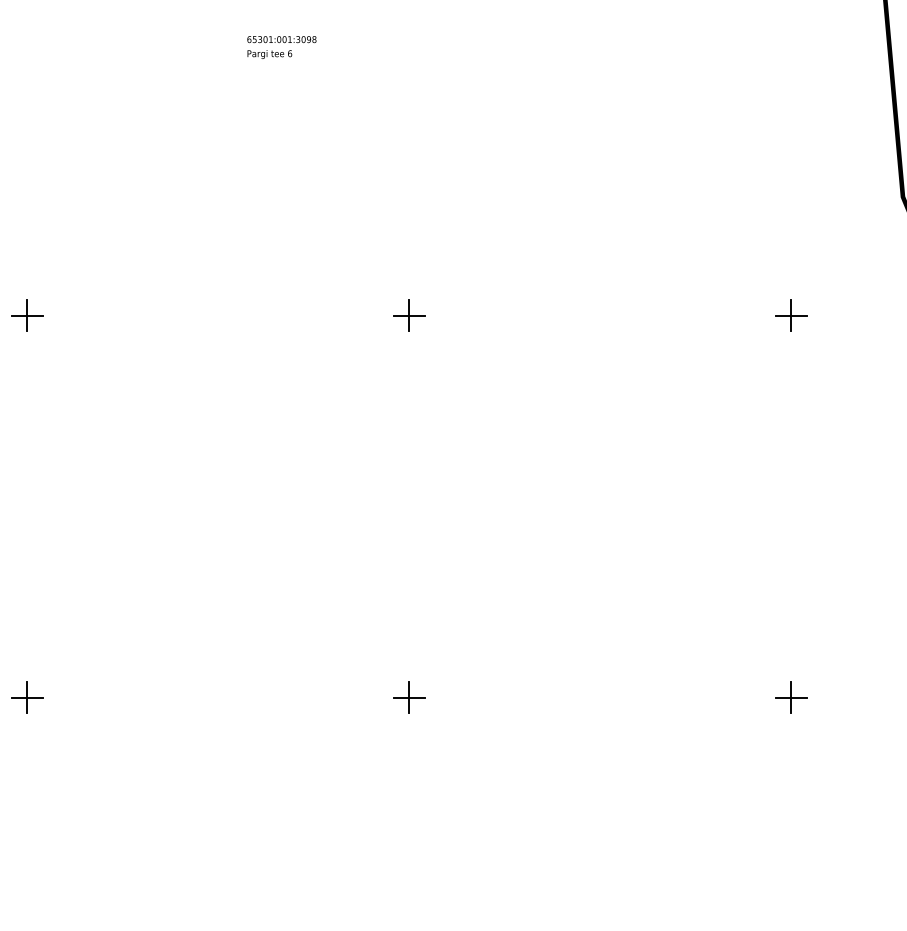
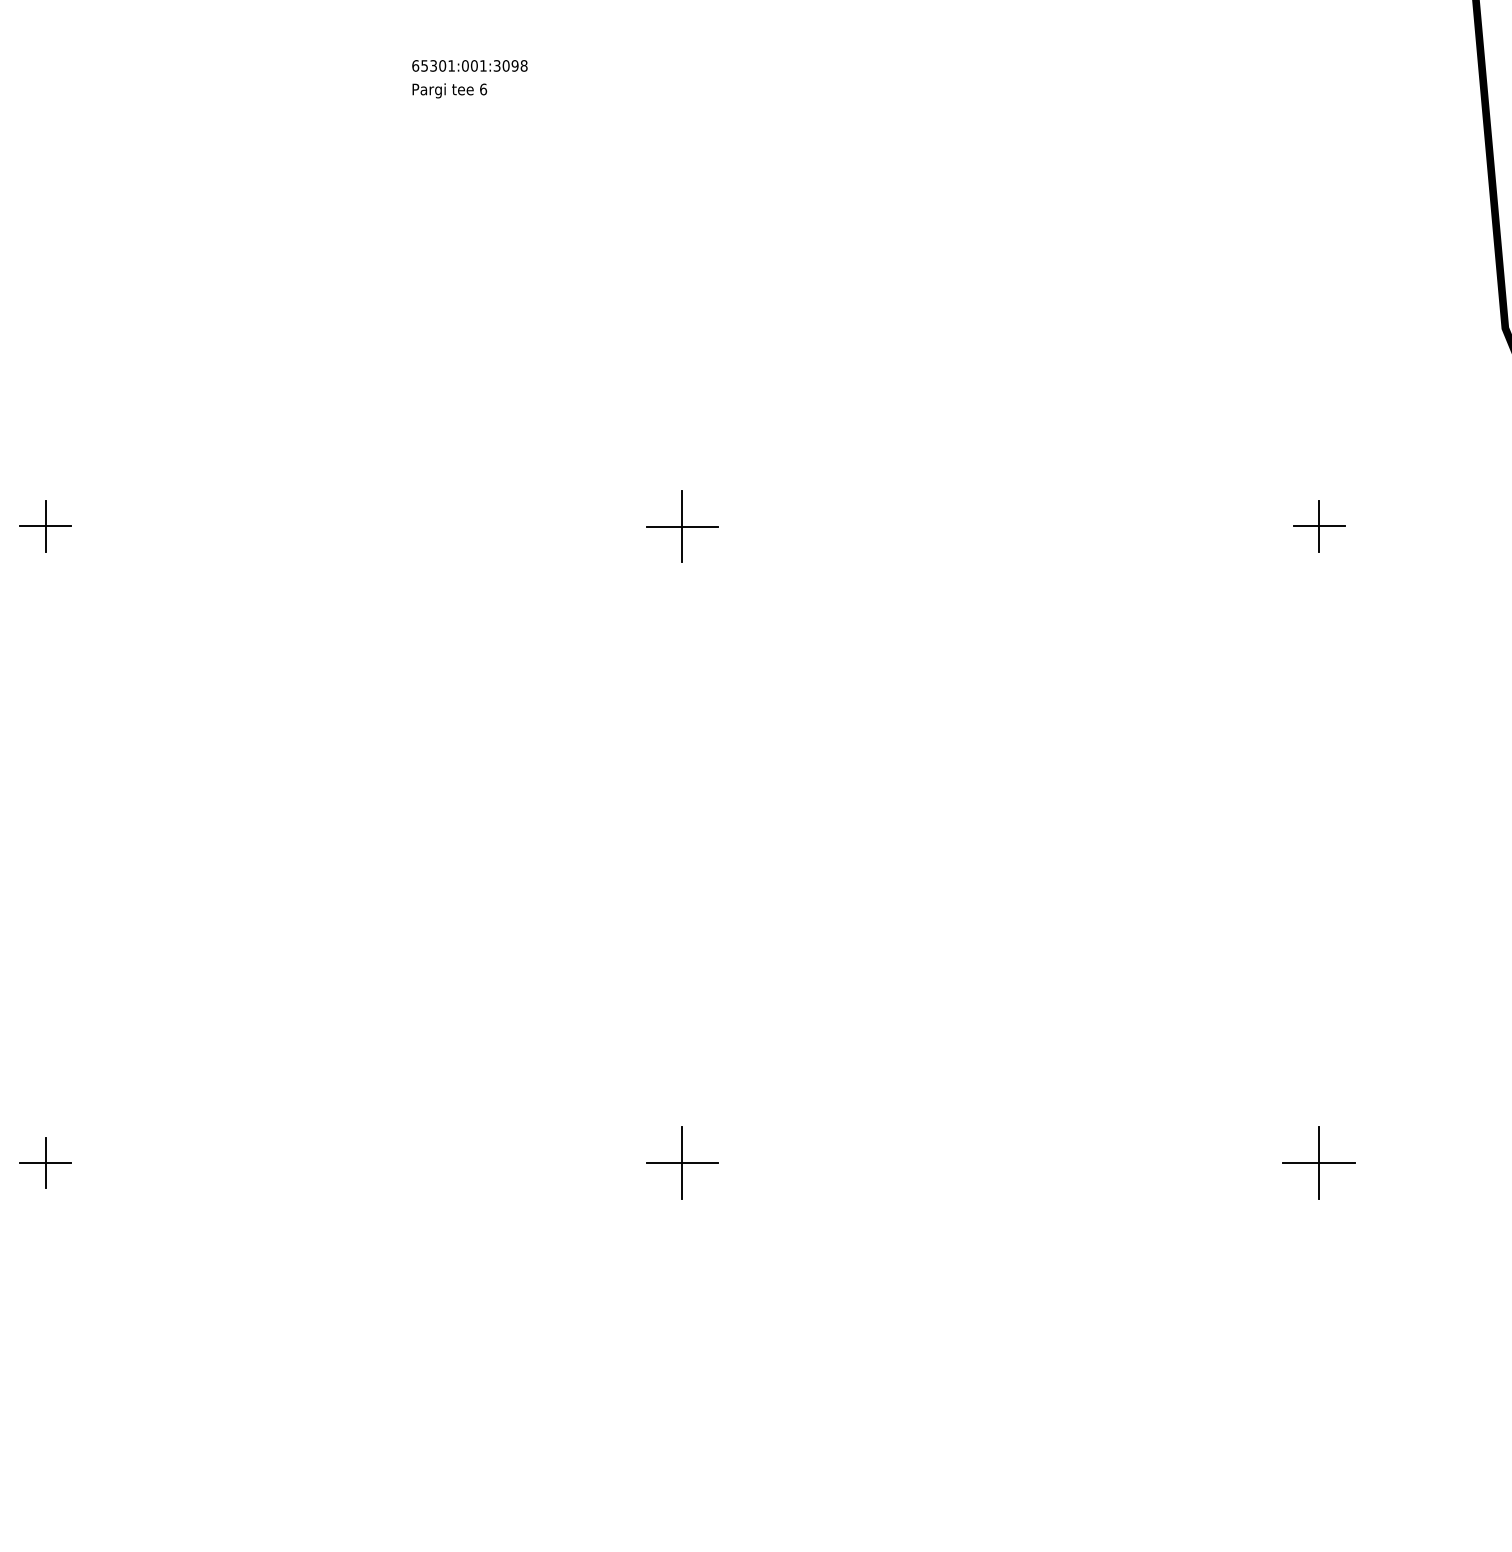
part: (409, 315) -> (682, 525), size x1.4
part: (409, 697) -> (682, 1162), size x1.4
part: (791, 697) -> (1319, 1162), size x1.4

